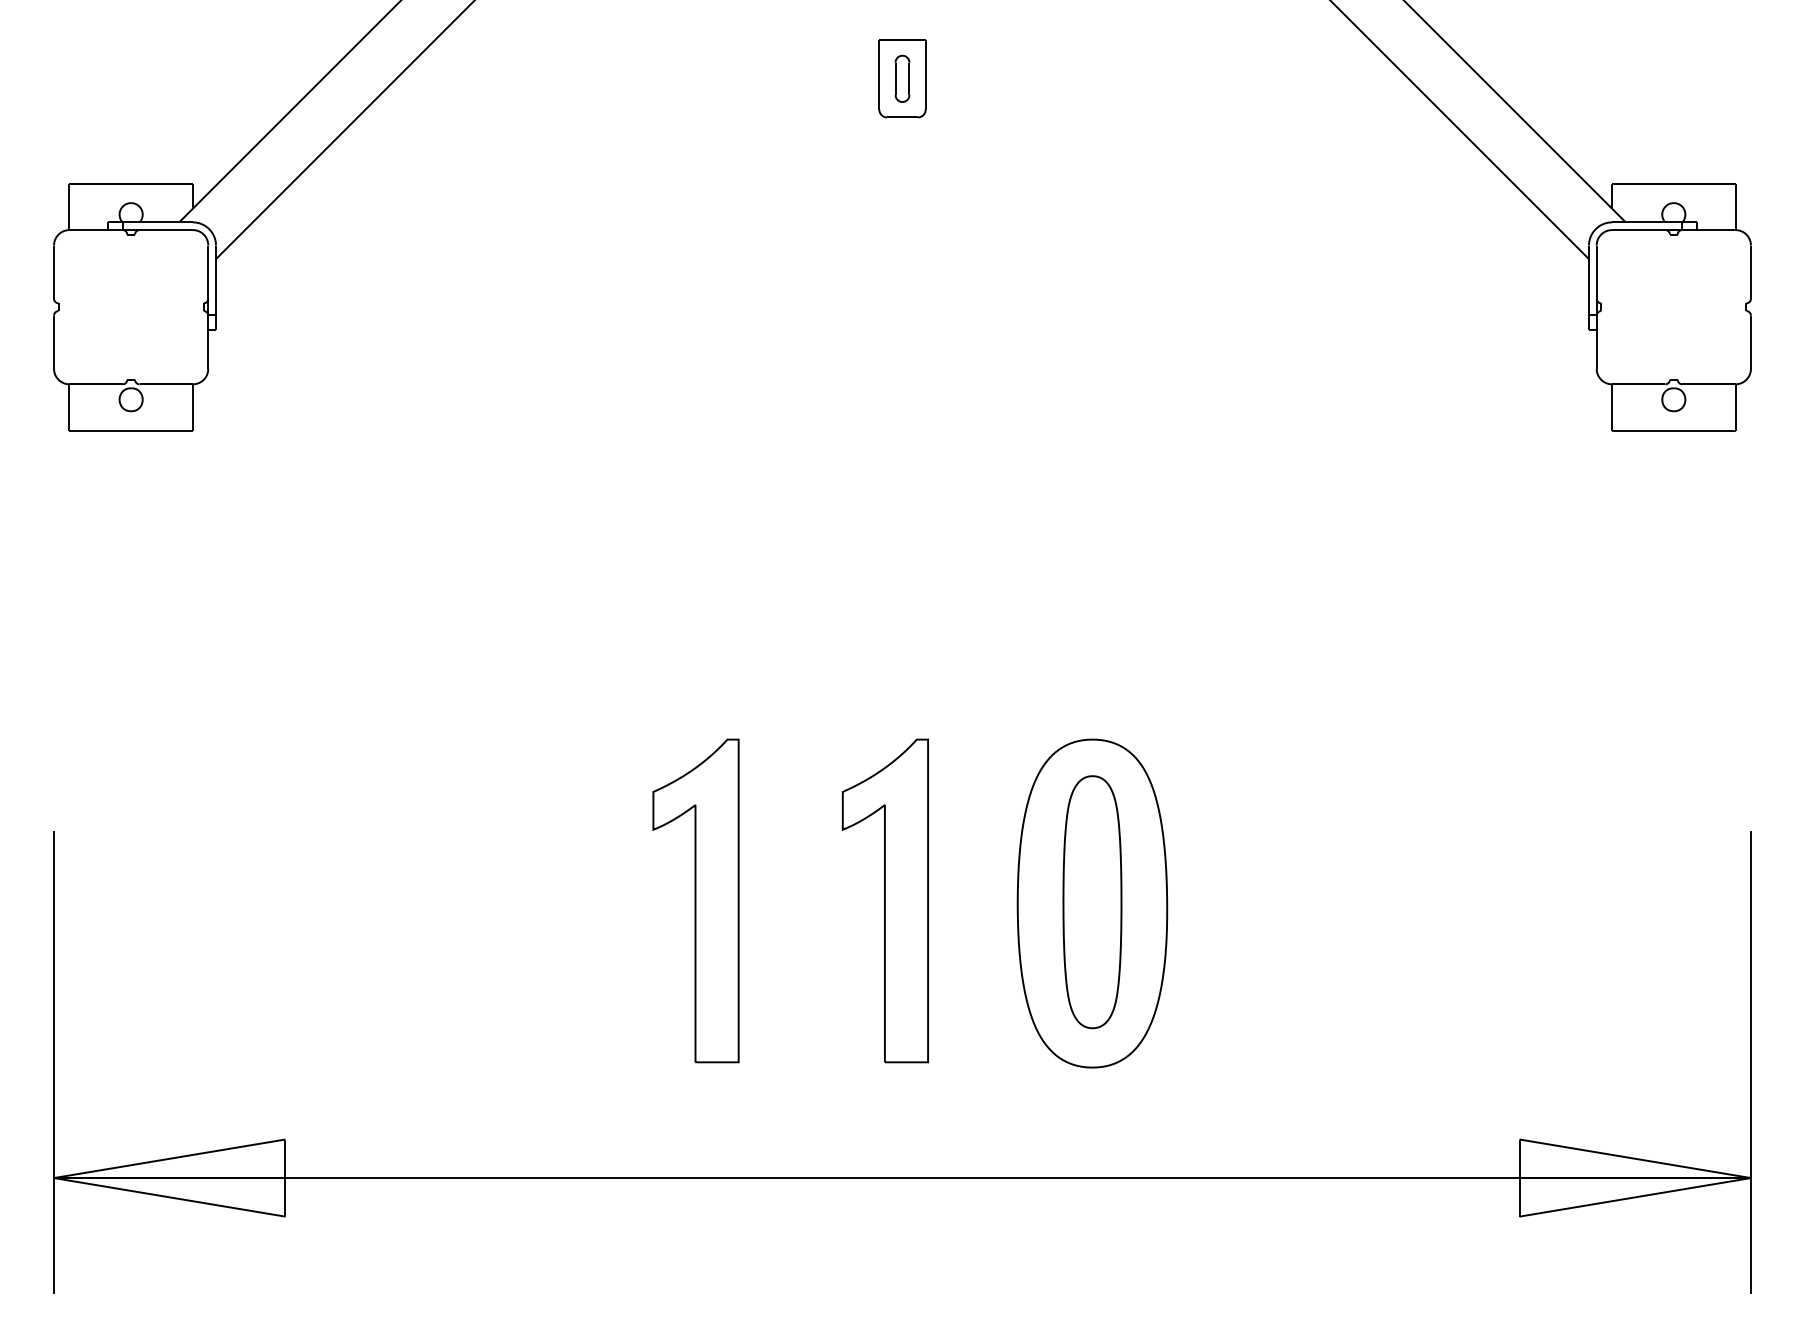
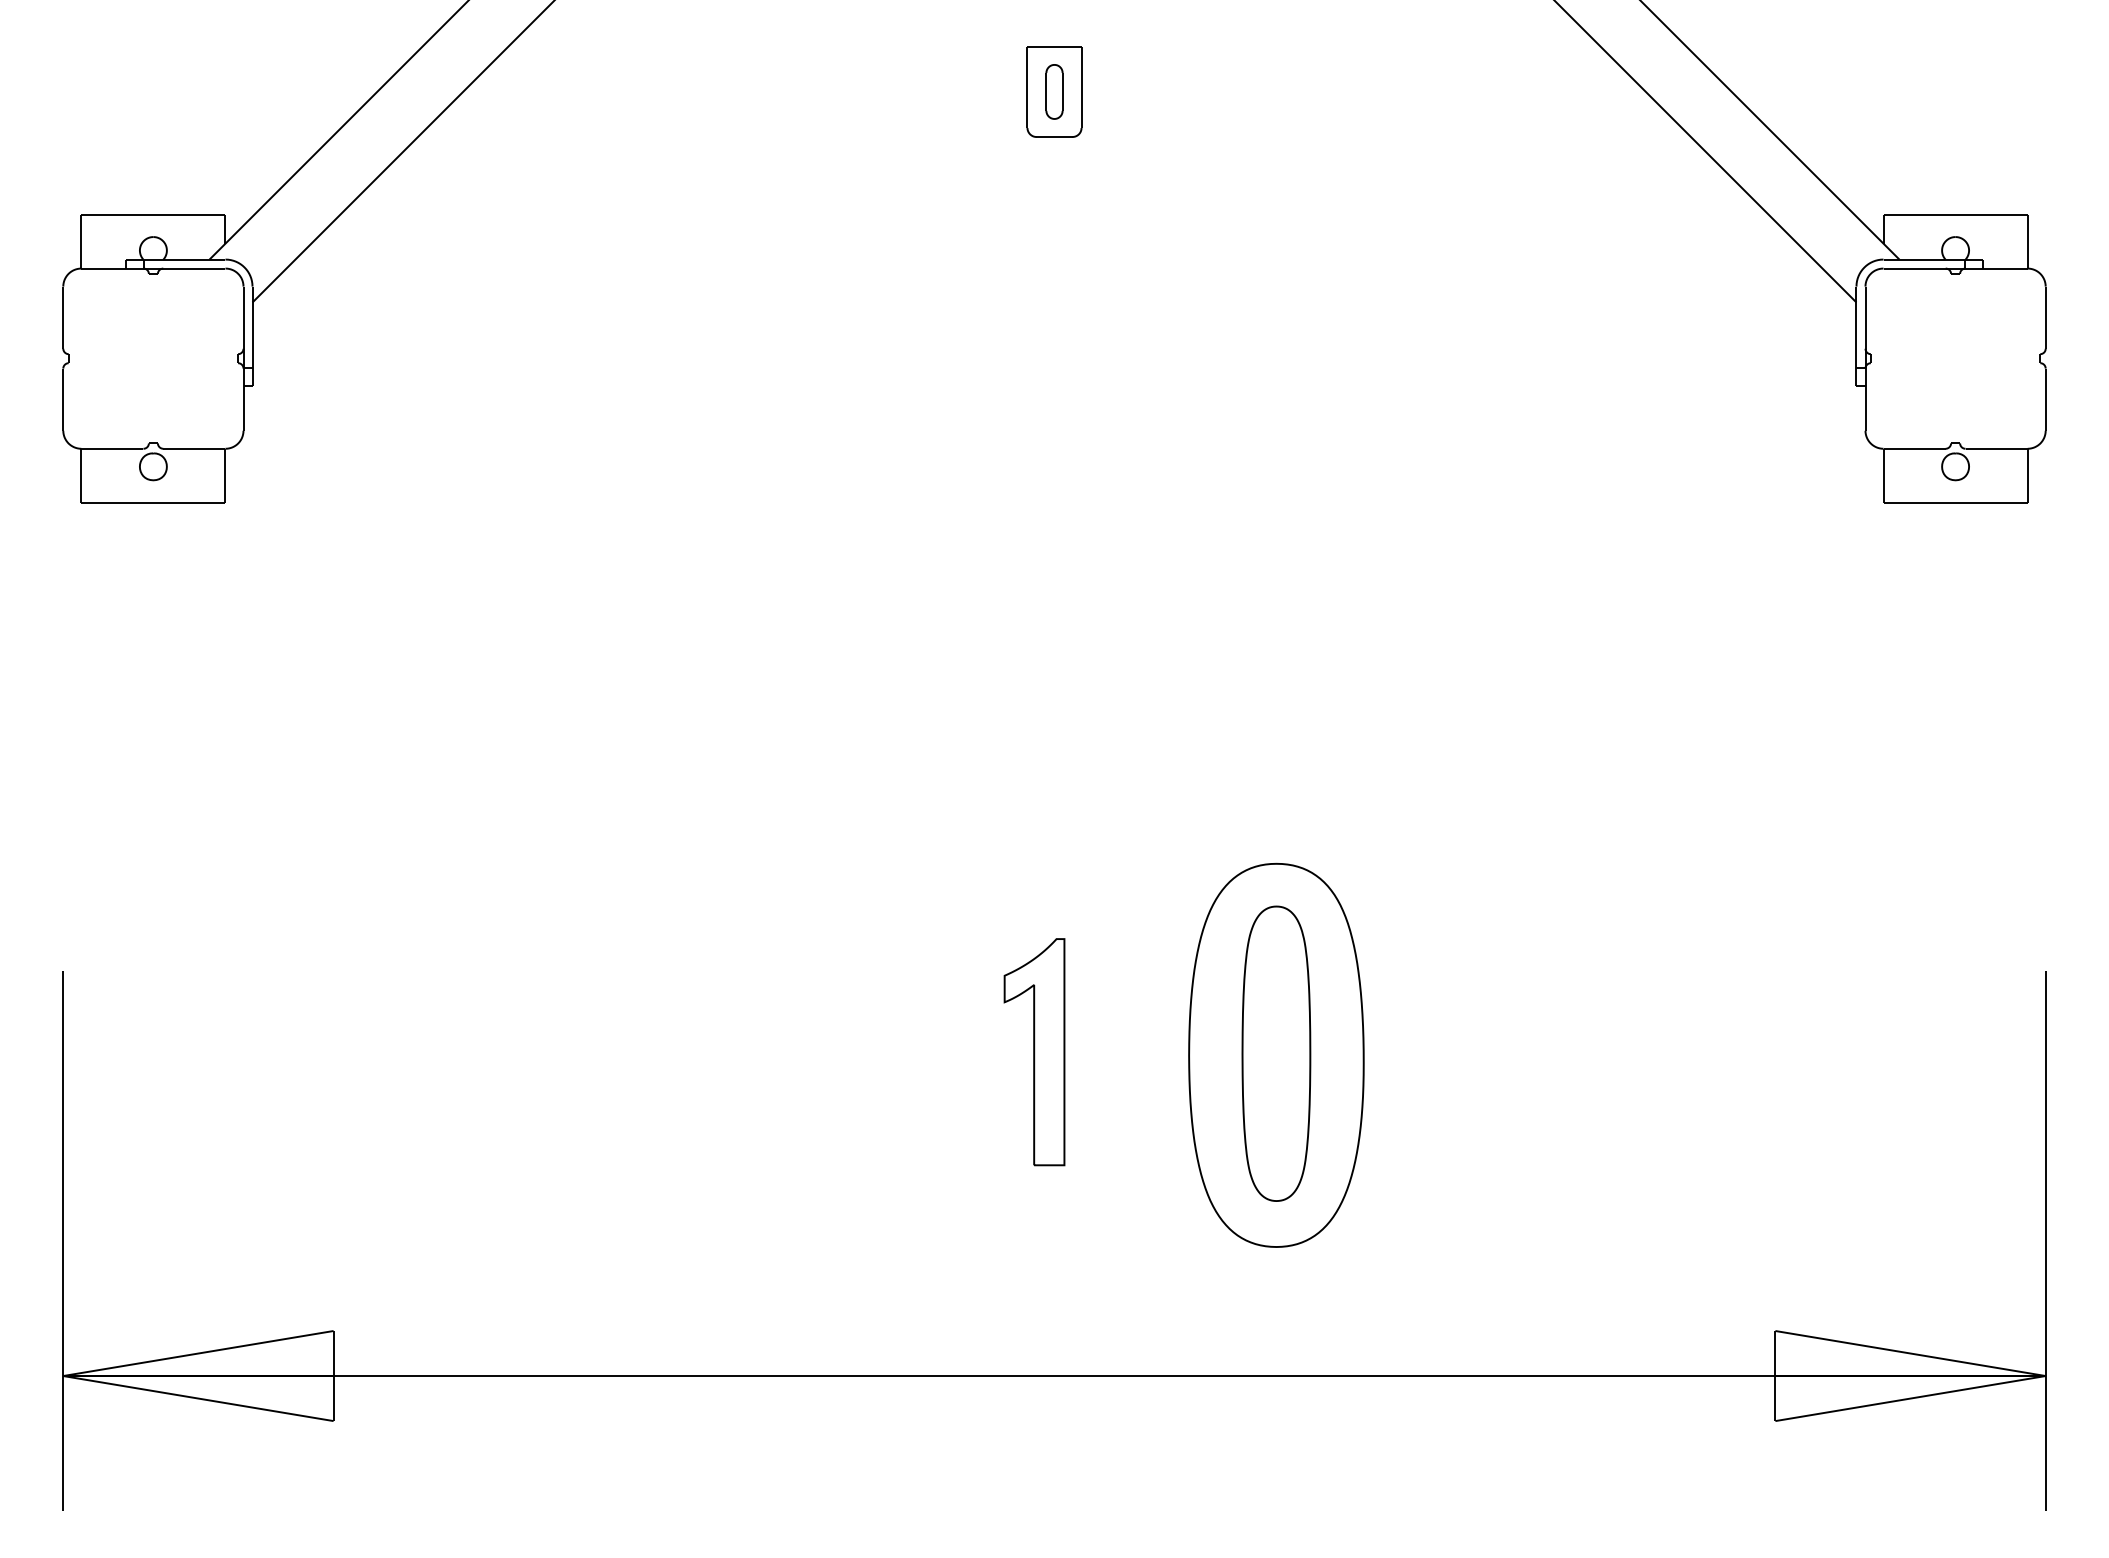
part: (695, 900) -> (812, 1051), removed
part: (885, 900) -> (1034, 1051), size x0.6

